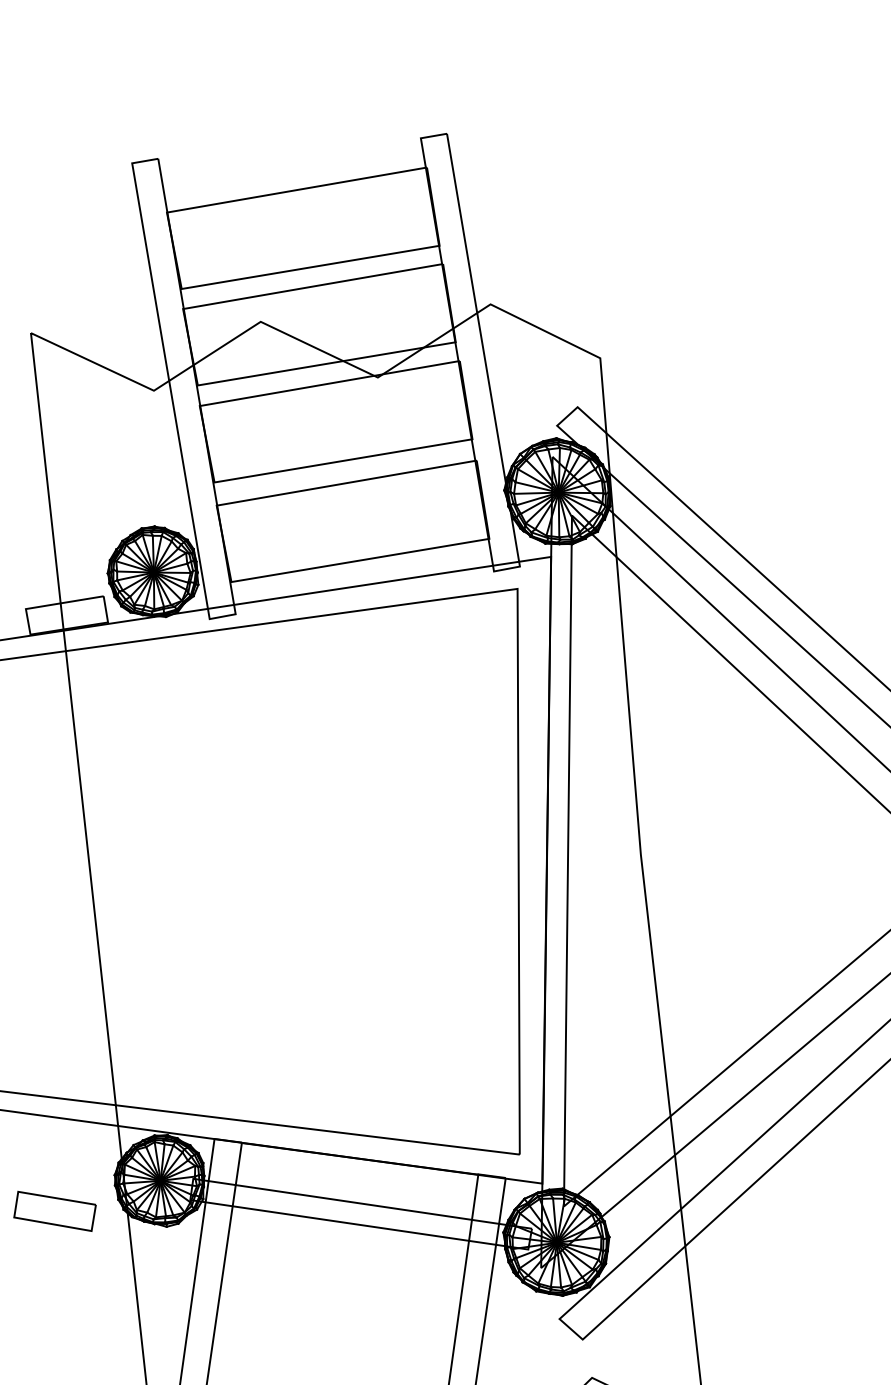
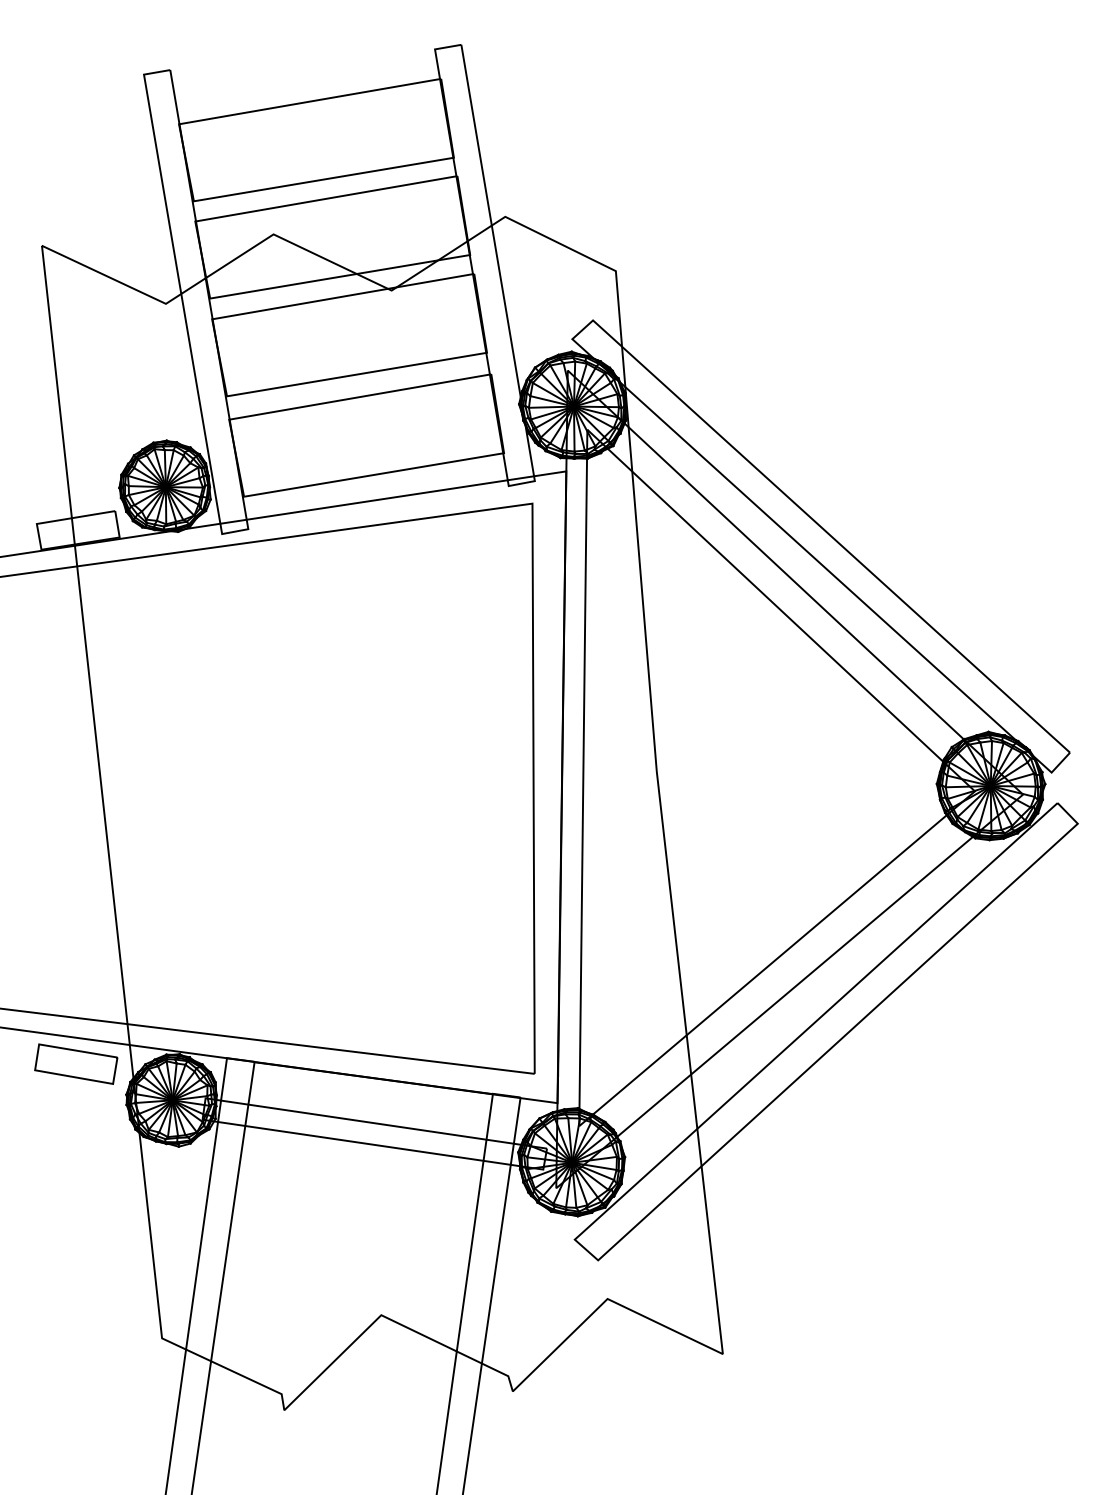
part: (55, 1210) -> (76, 1063), moved

